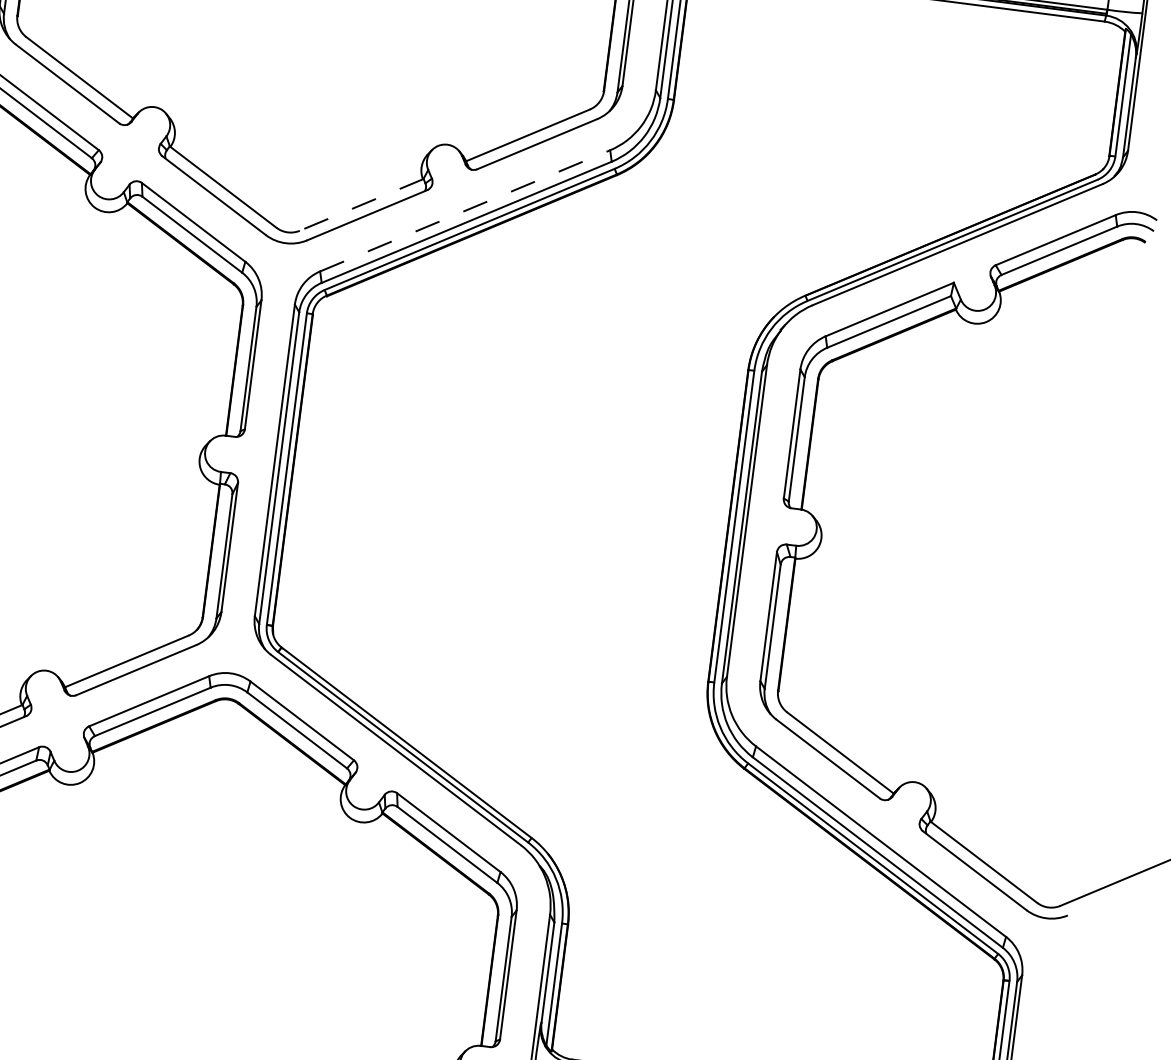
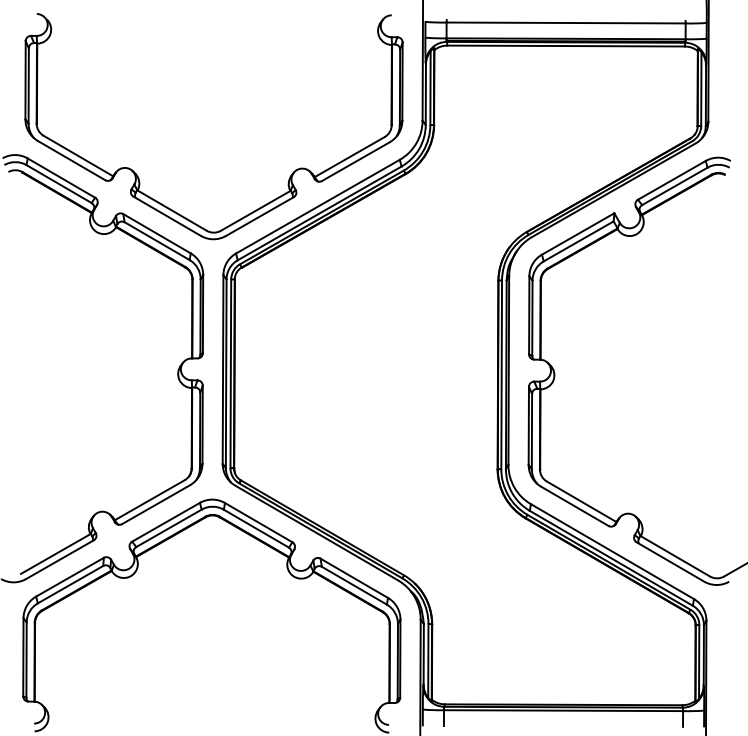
line: (361, 205) -> (255, 211), dashed -> solid
line: (466, 210) -> (318, 206), dashed -> solid

